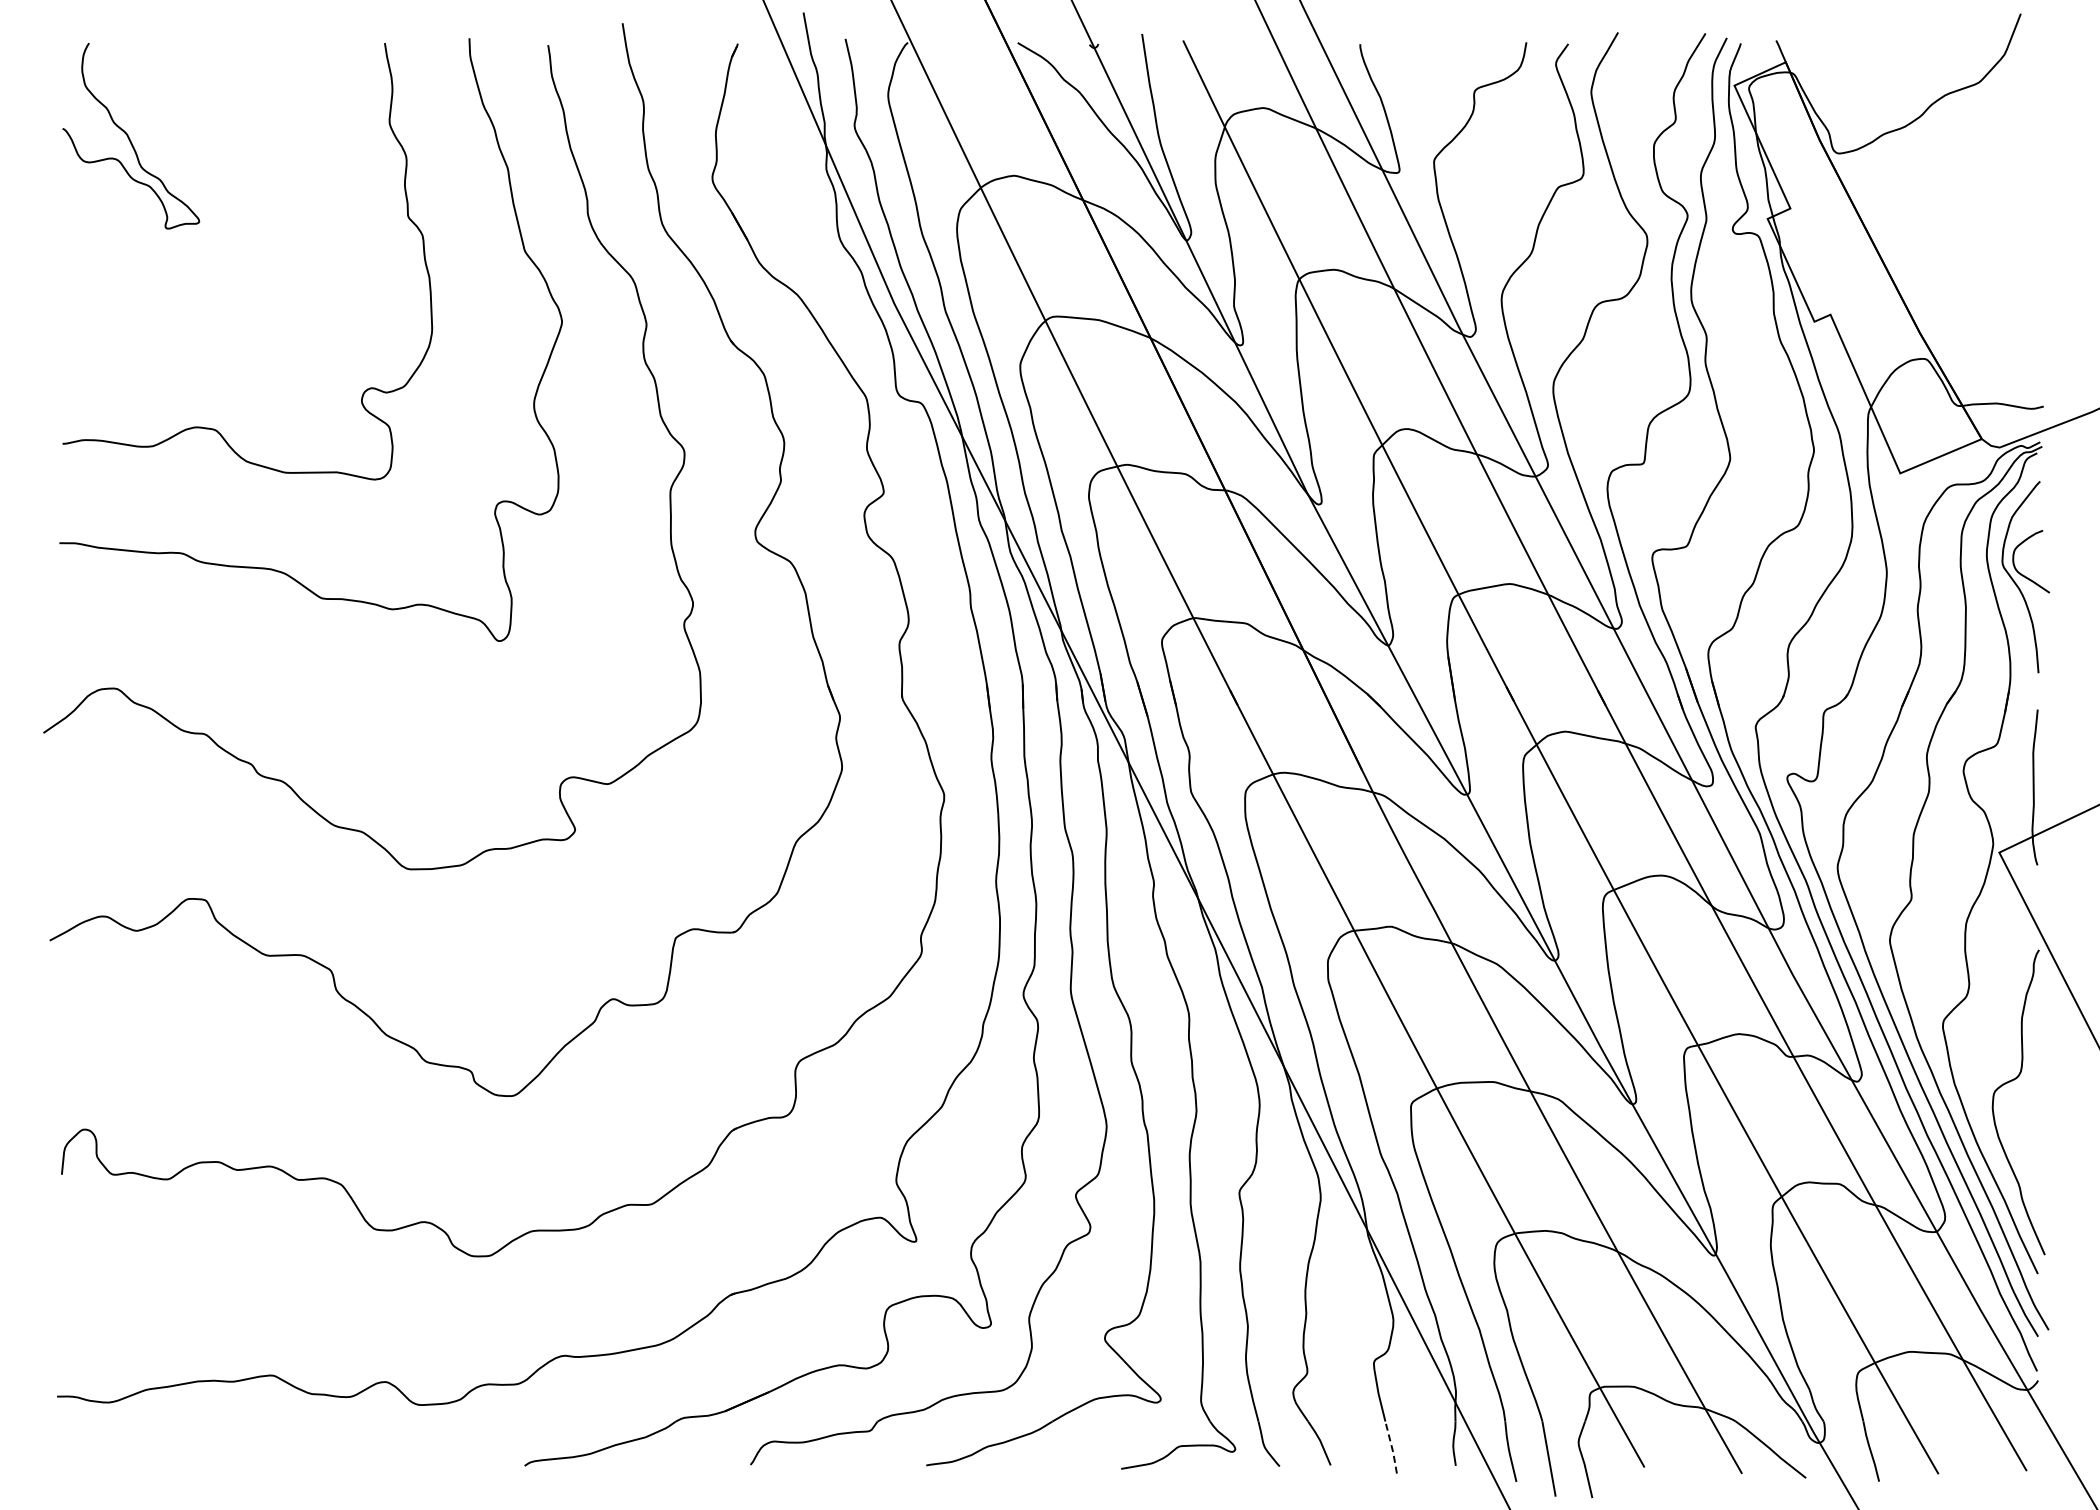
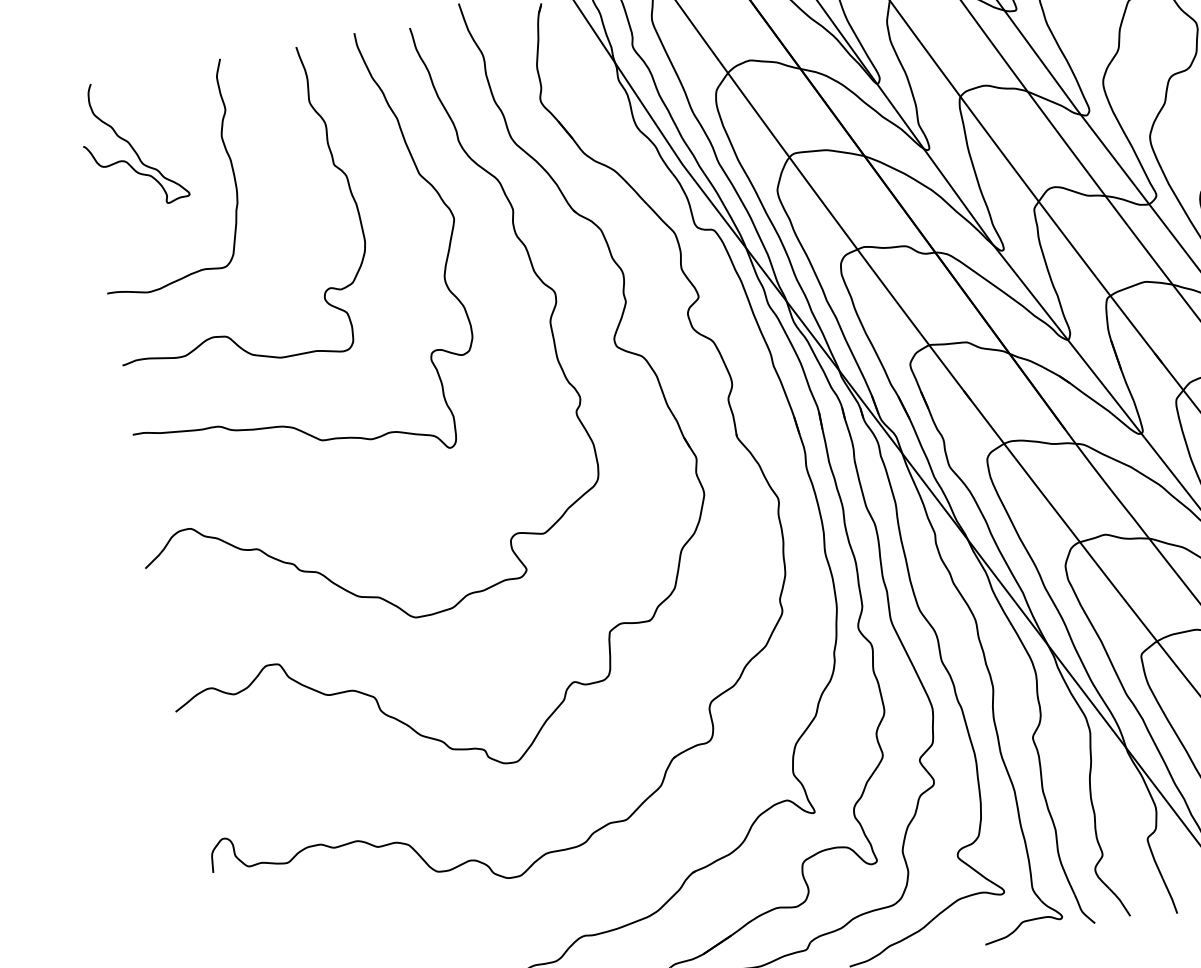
curve: (260, 171) -> (225, 151), added
line: (1392, 1448) -> (1171, 896), dashed -> solid

